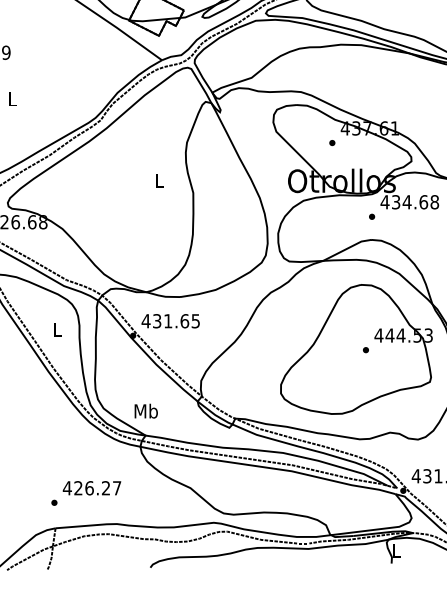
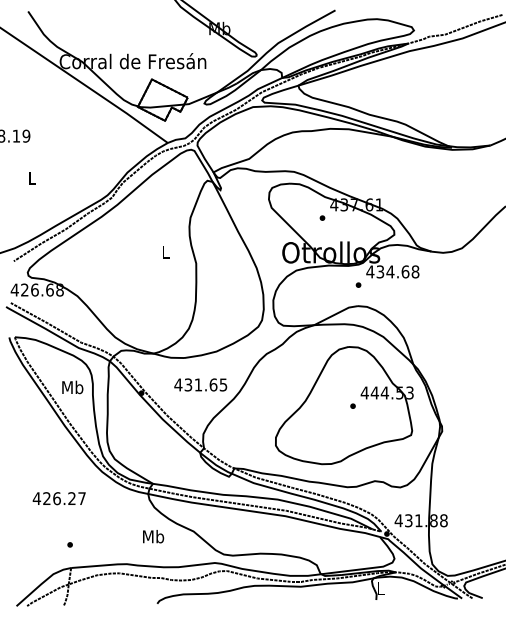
text: (170, 320) -> (200, 384), moved
text: (57, 329) -> (72, 387), L -> Mb
text: (146, 411) -> (153, 536), moved
text: (91, 488) -> (58, 498), moved

